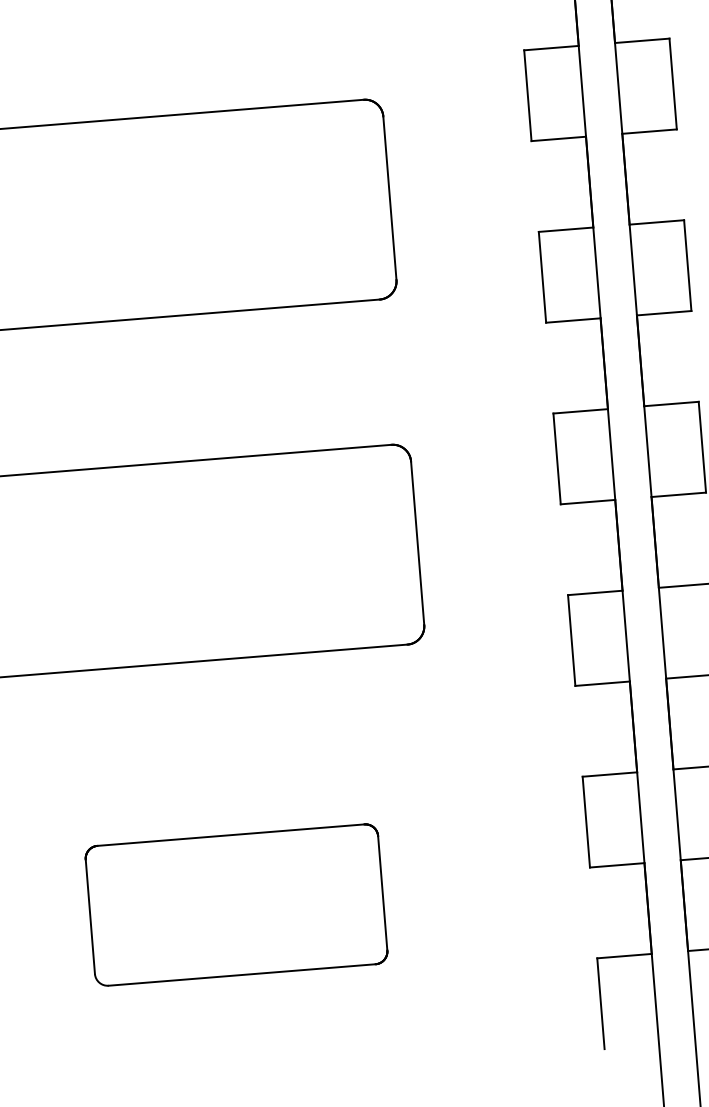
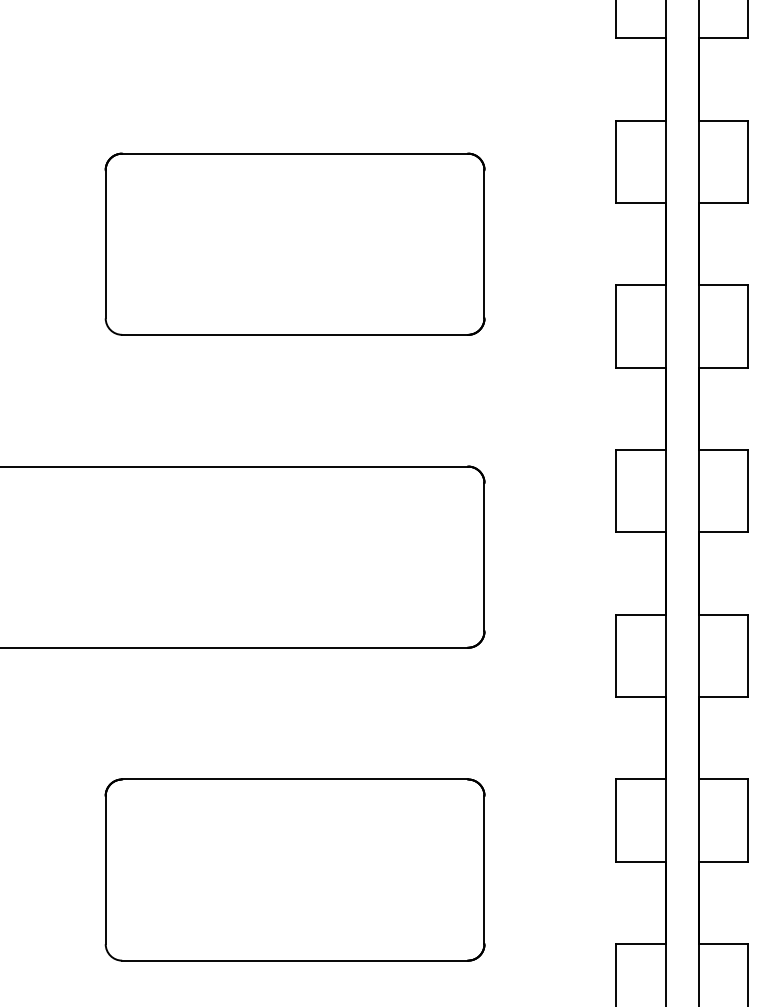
part: (235, 904) -> (294, 869), size x1.43

